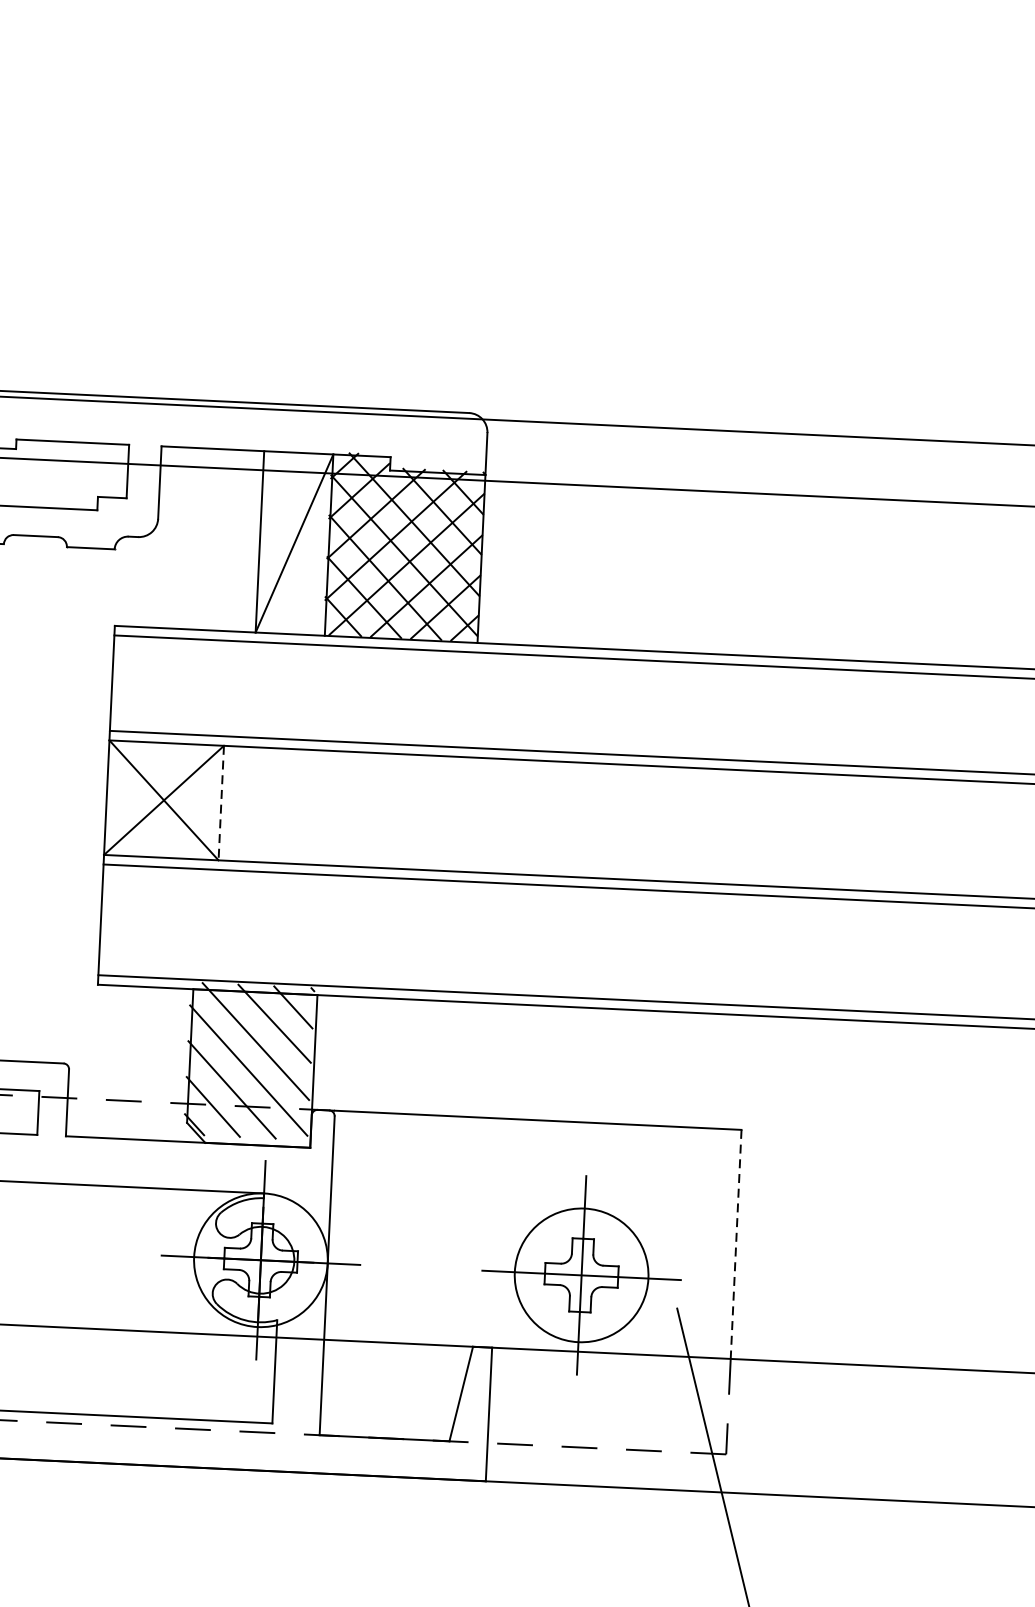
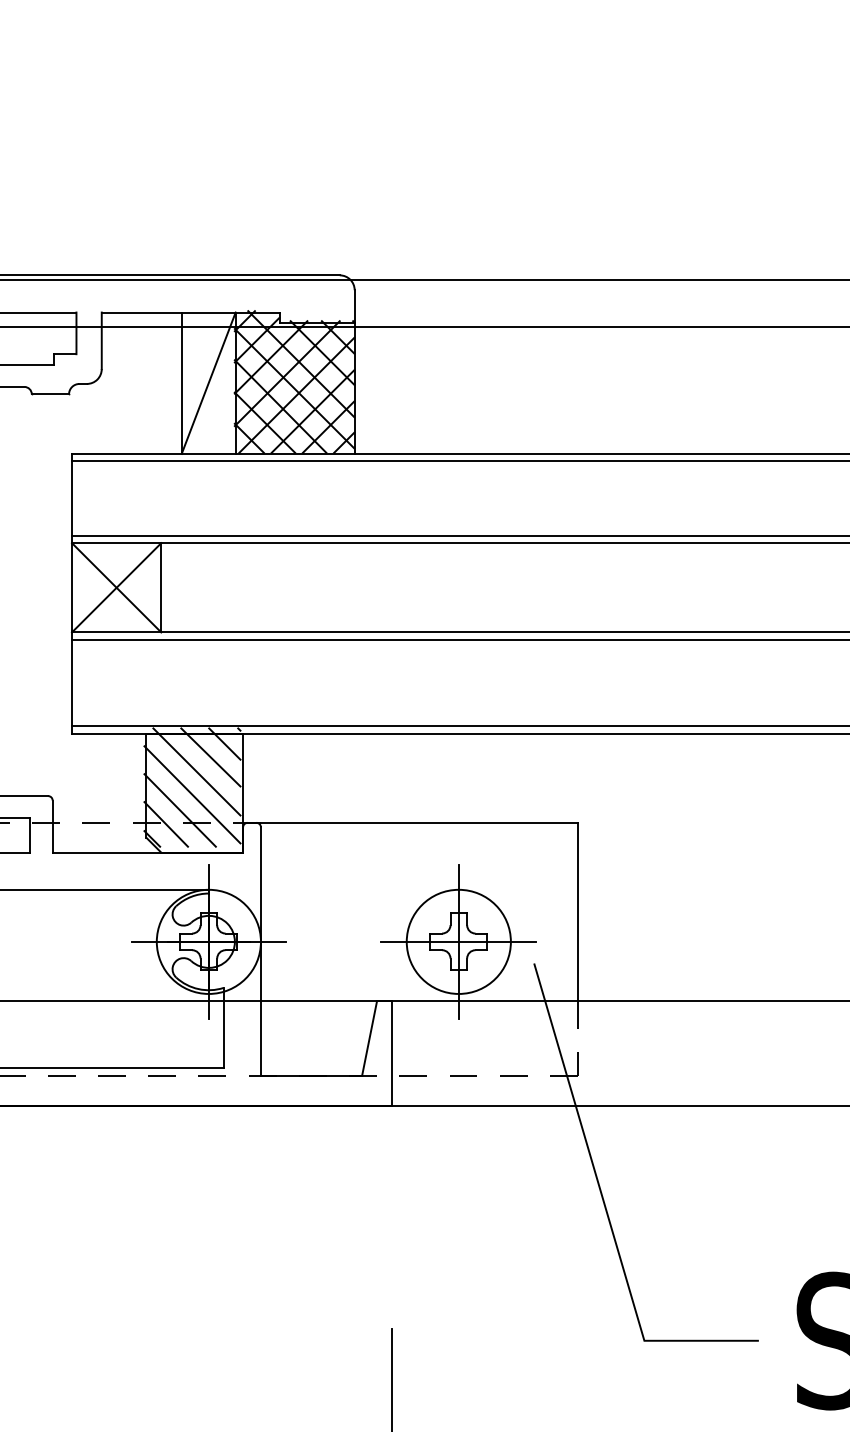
line: (221, 802) -> (161, 587), dashed -> solid
line: (735, 1244) -> (577, 912), dashed -> solid

